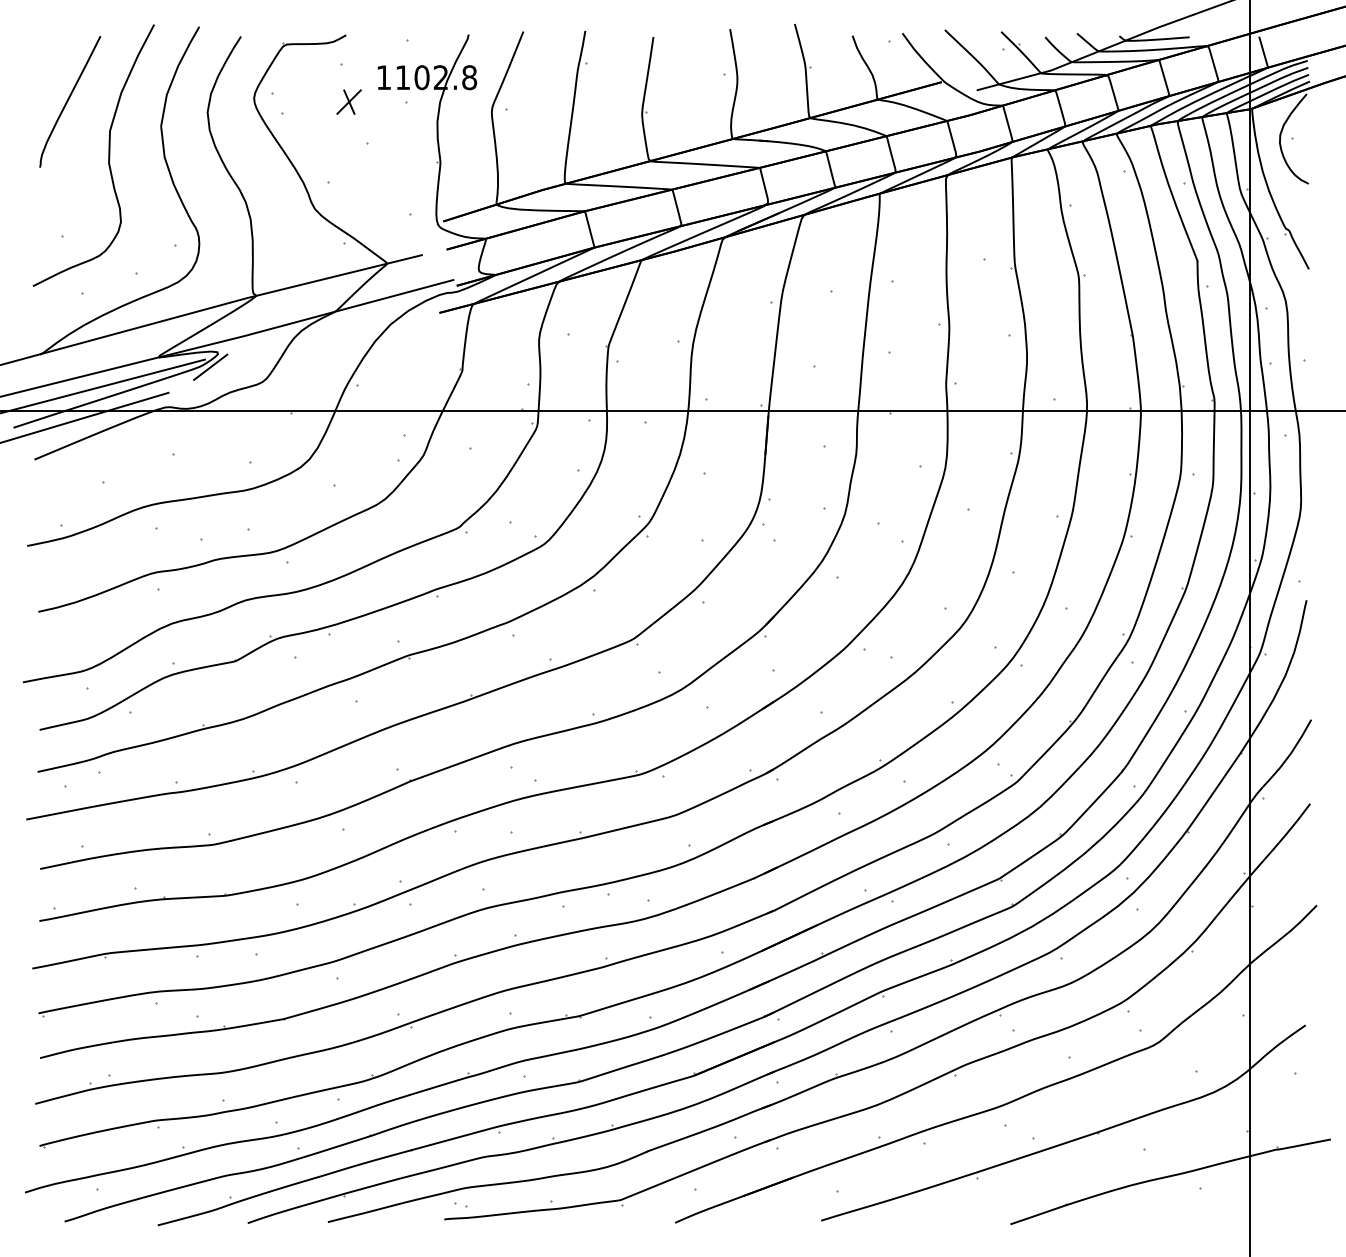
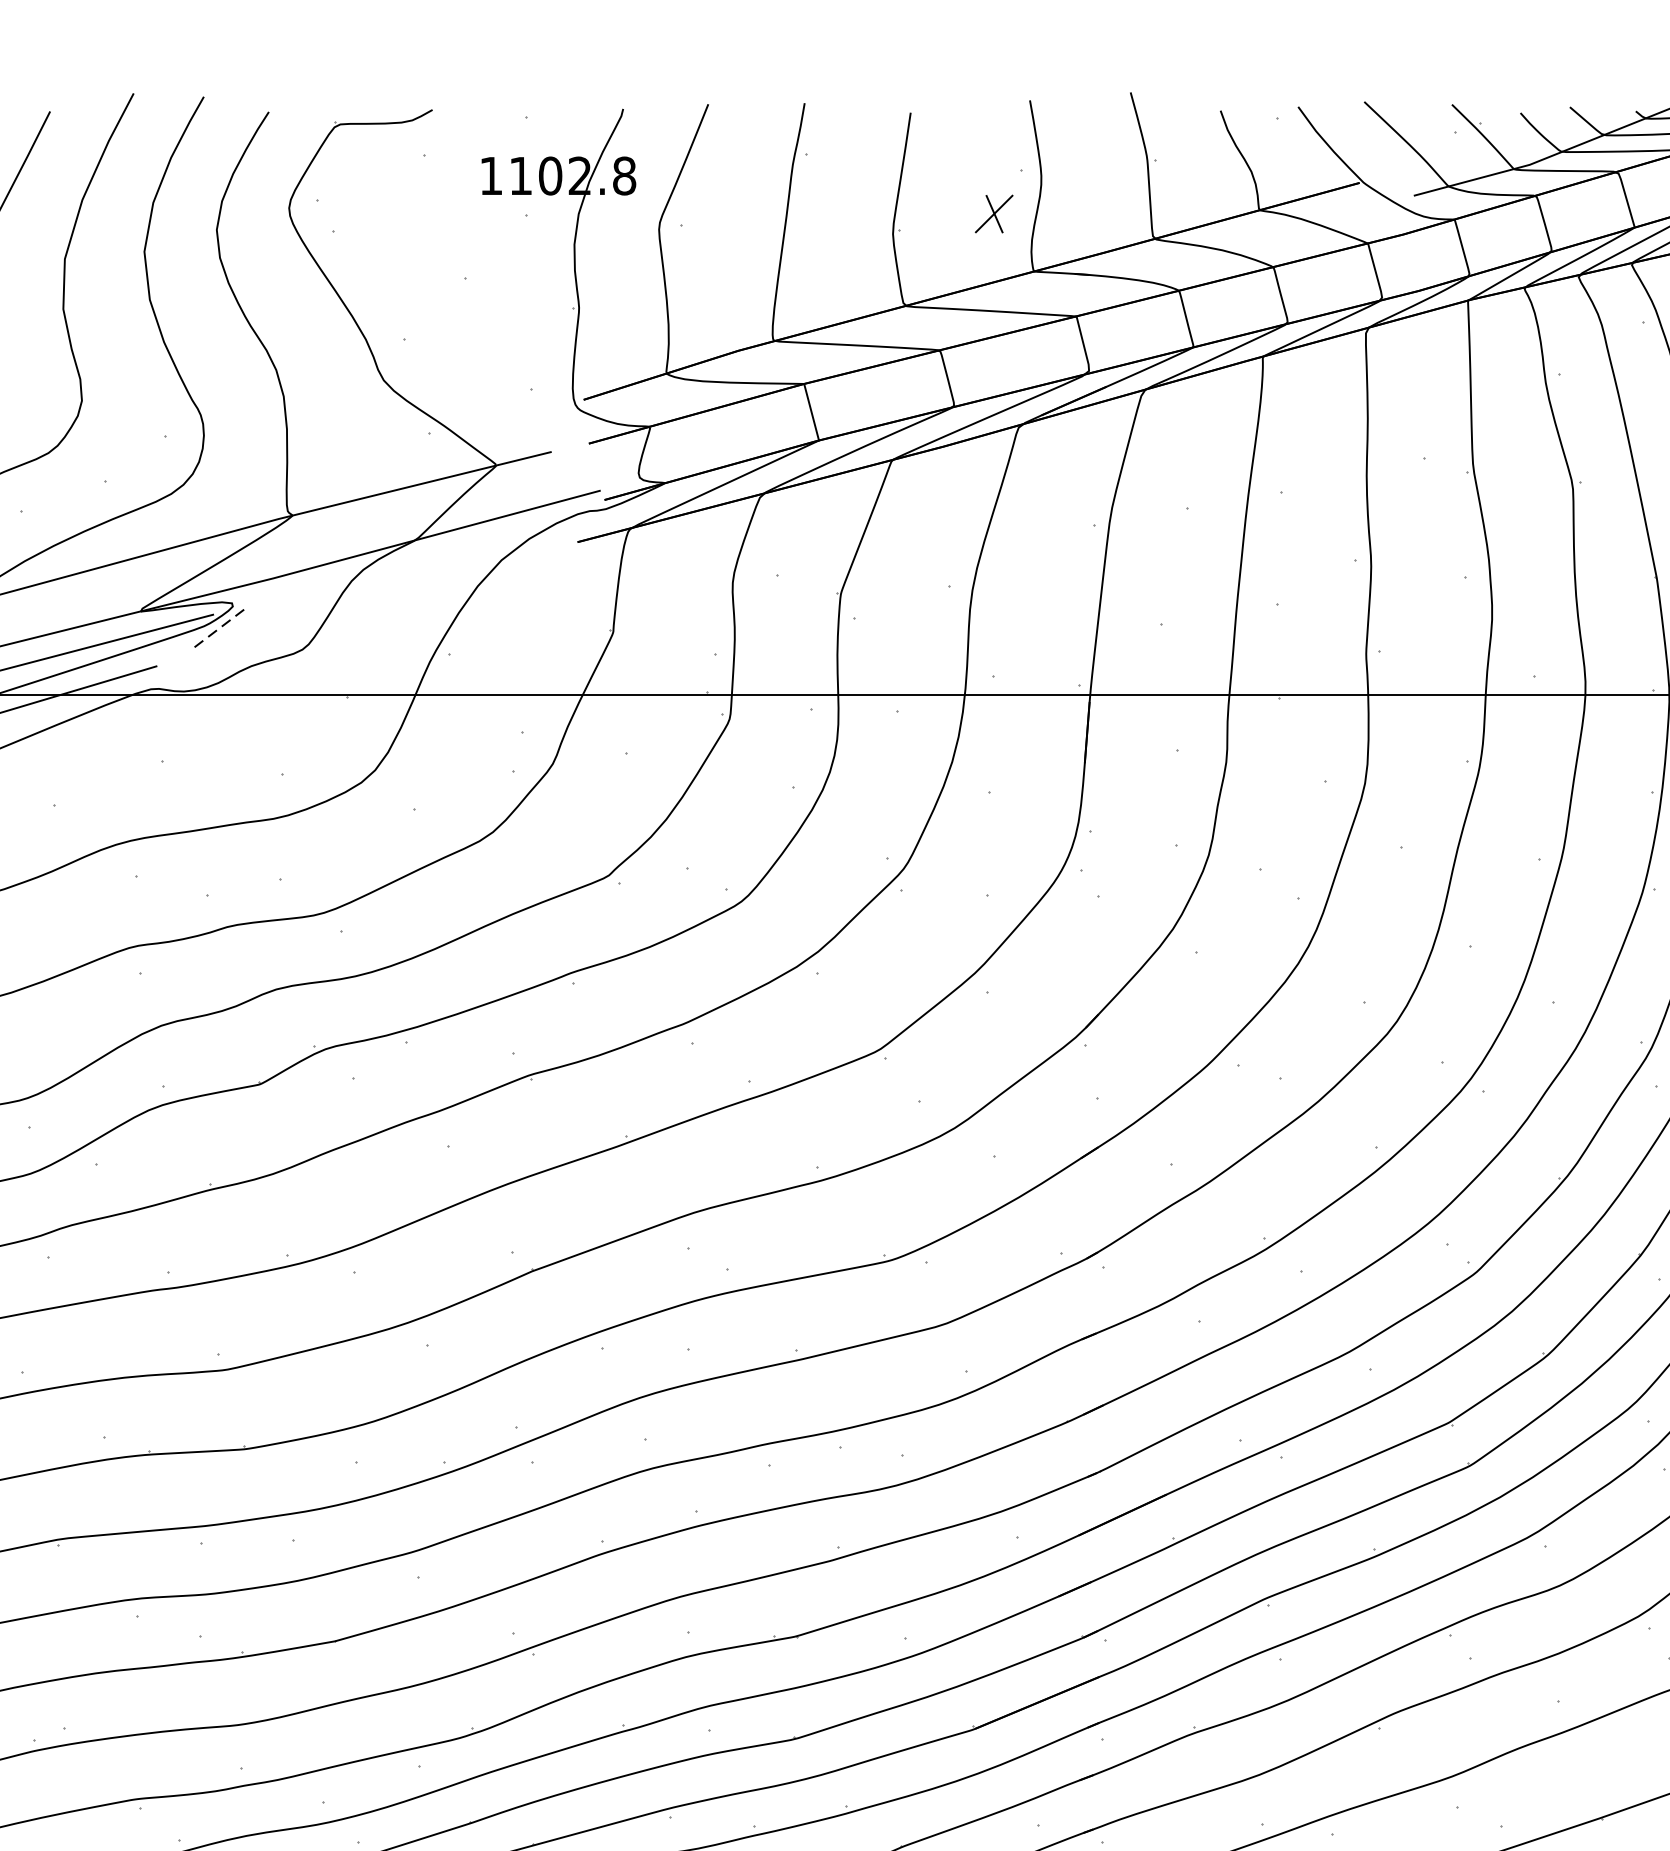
part: (348, 101) -> (993, 213), moved
line: (210, 367) -> (221, 627), solid -> dashed

